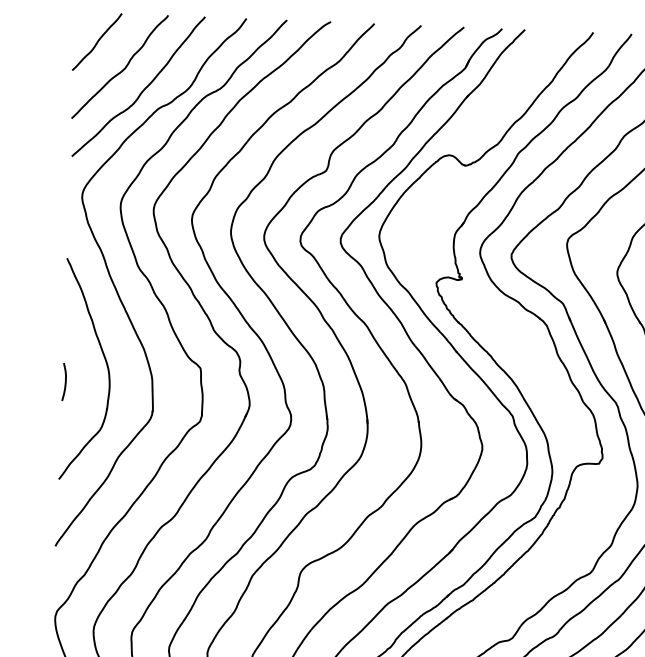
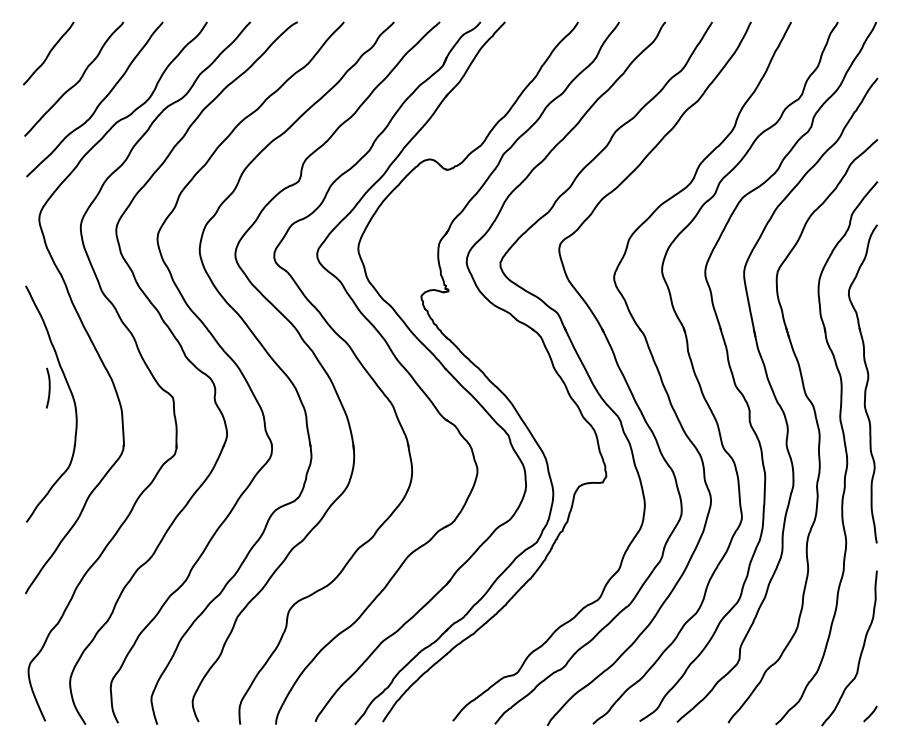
curve: (64, 381) -> (48, 387), moved

